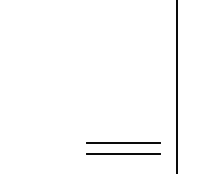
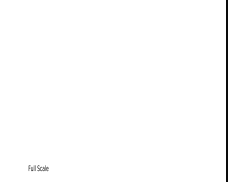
line: (123, 142) -> (173, 150), removed
line: (123, 153) -> (173, 161), removed

